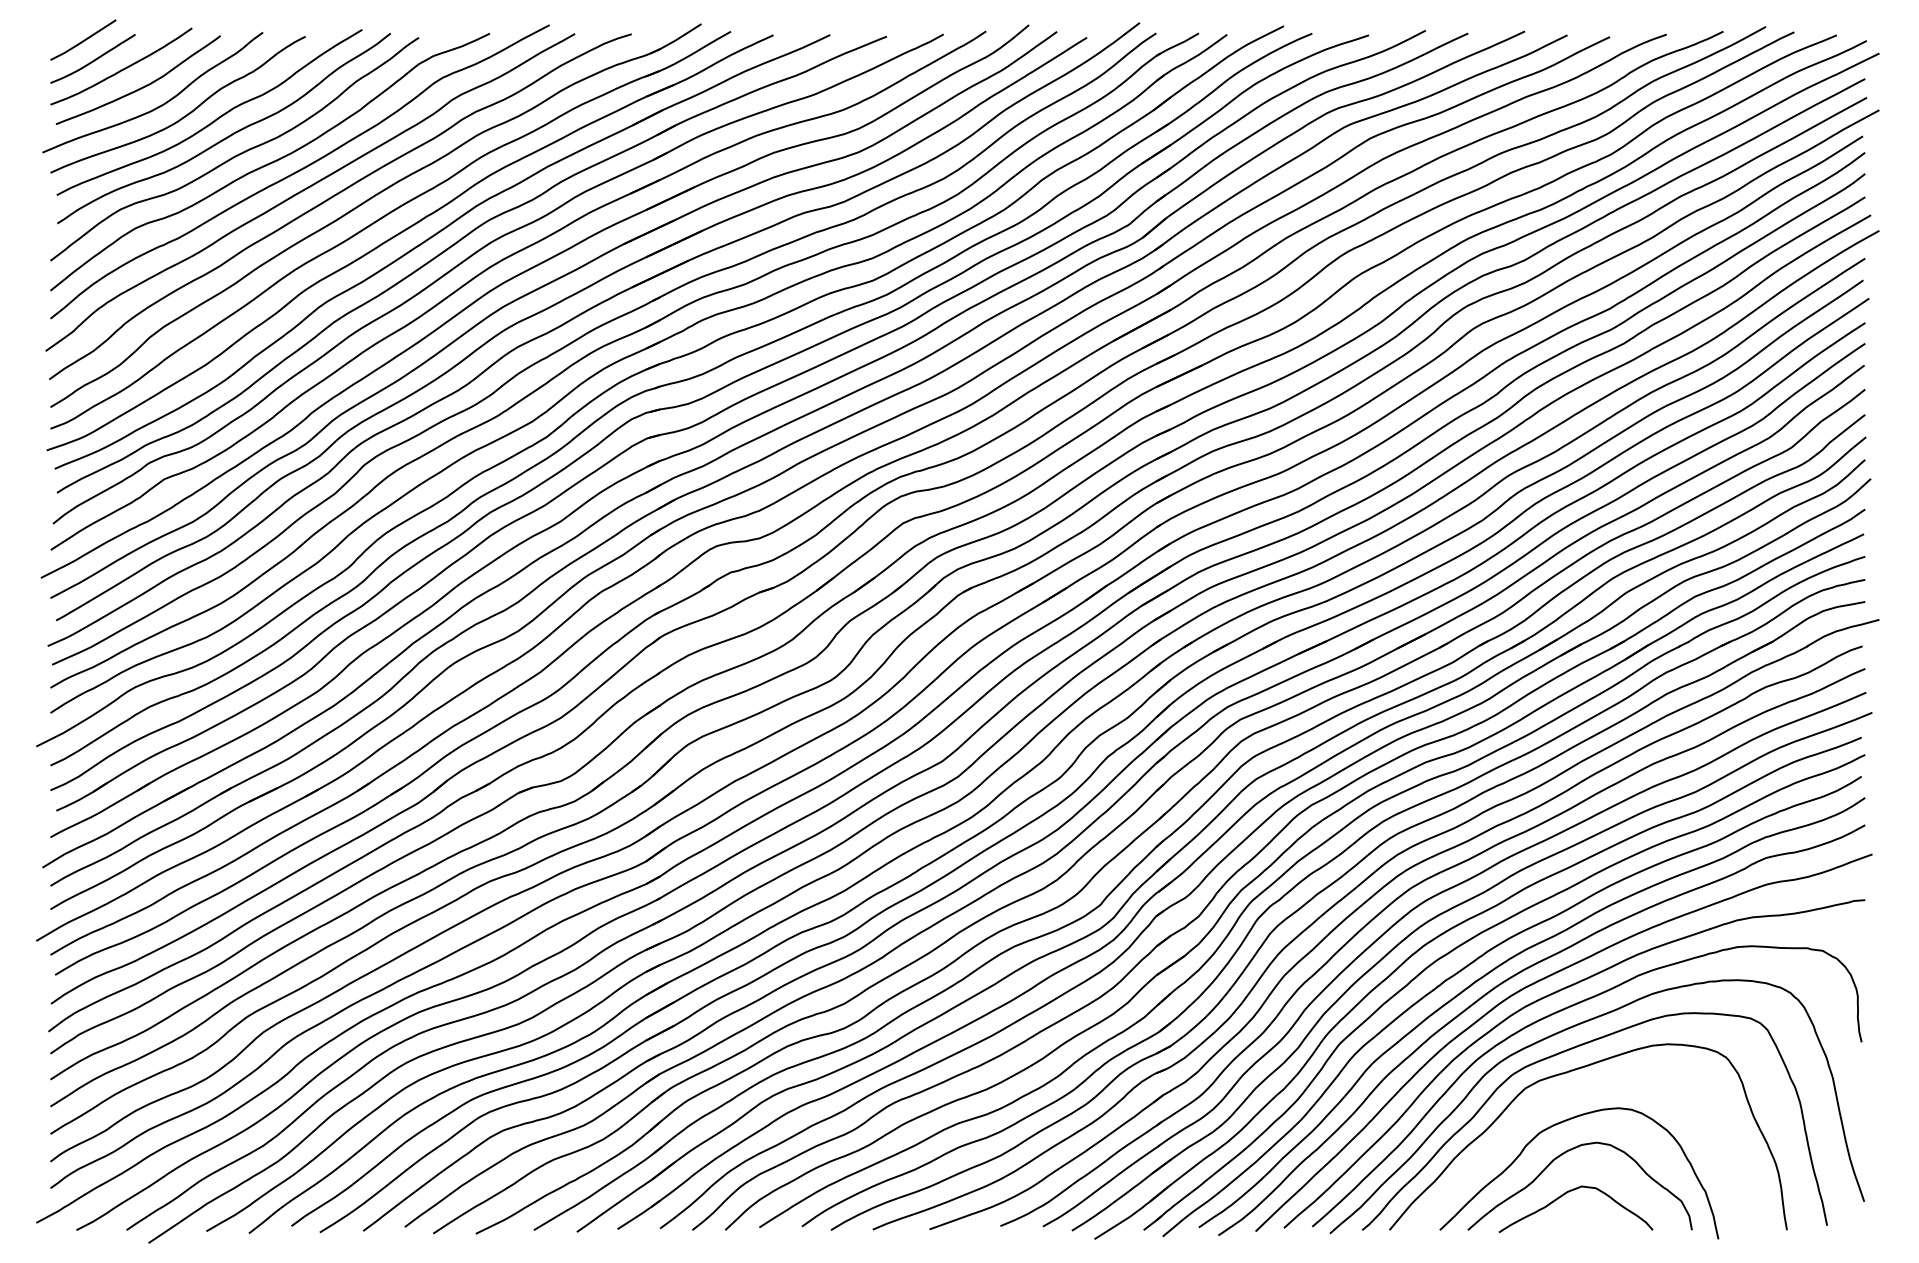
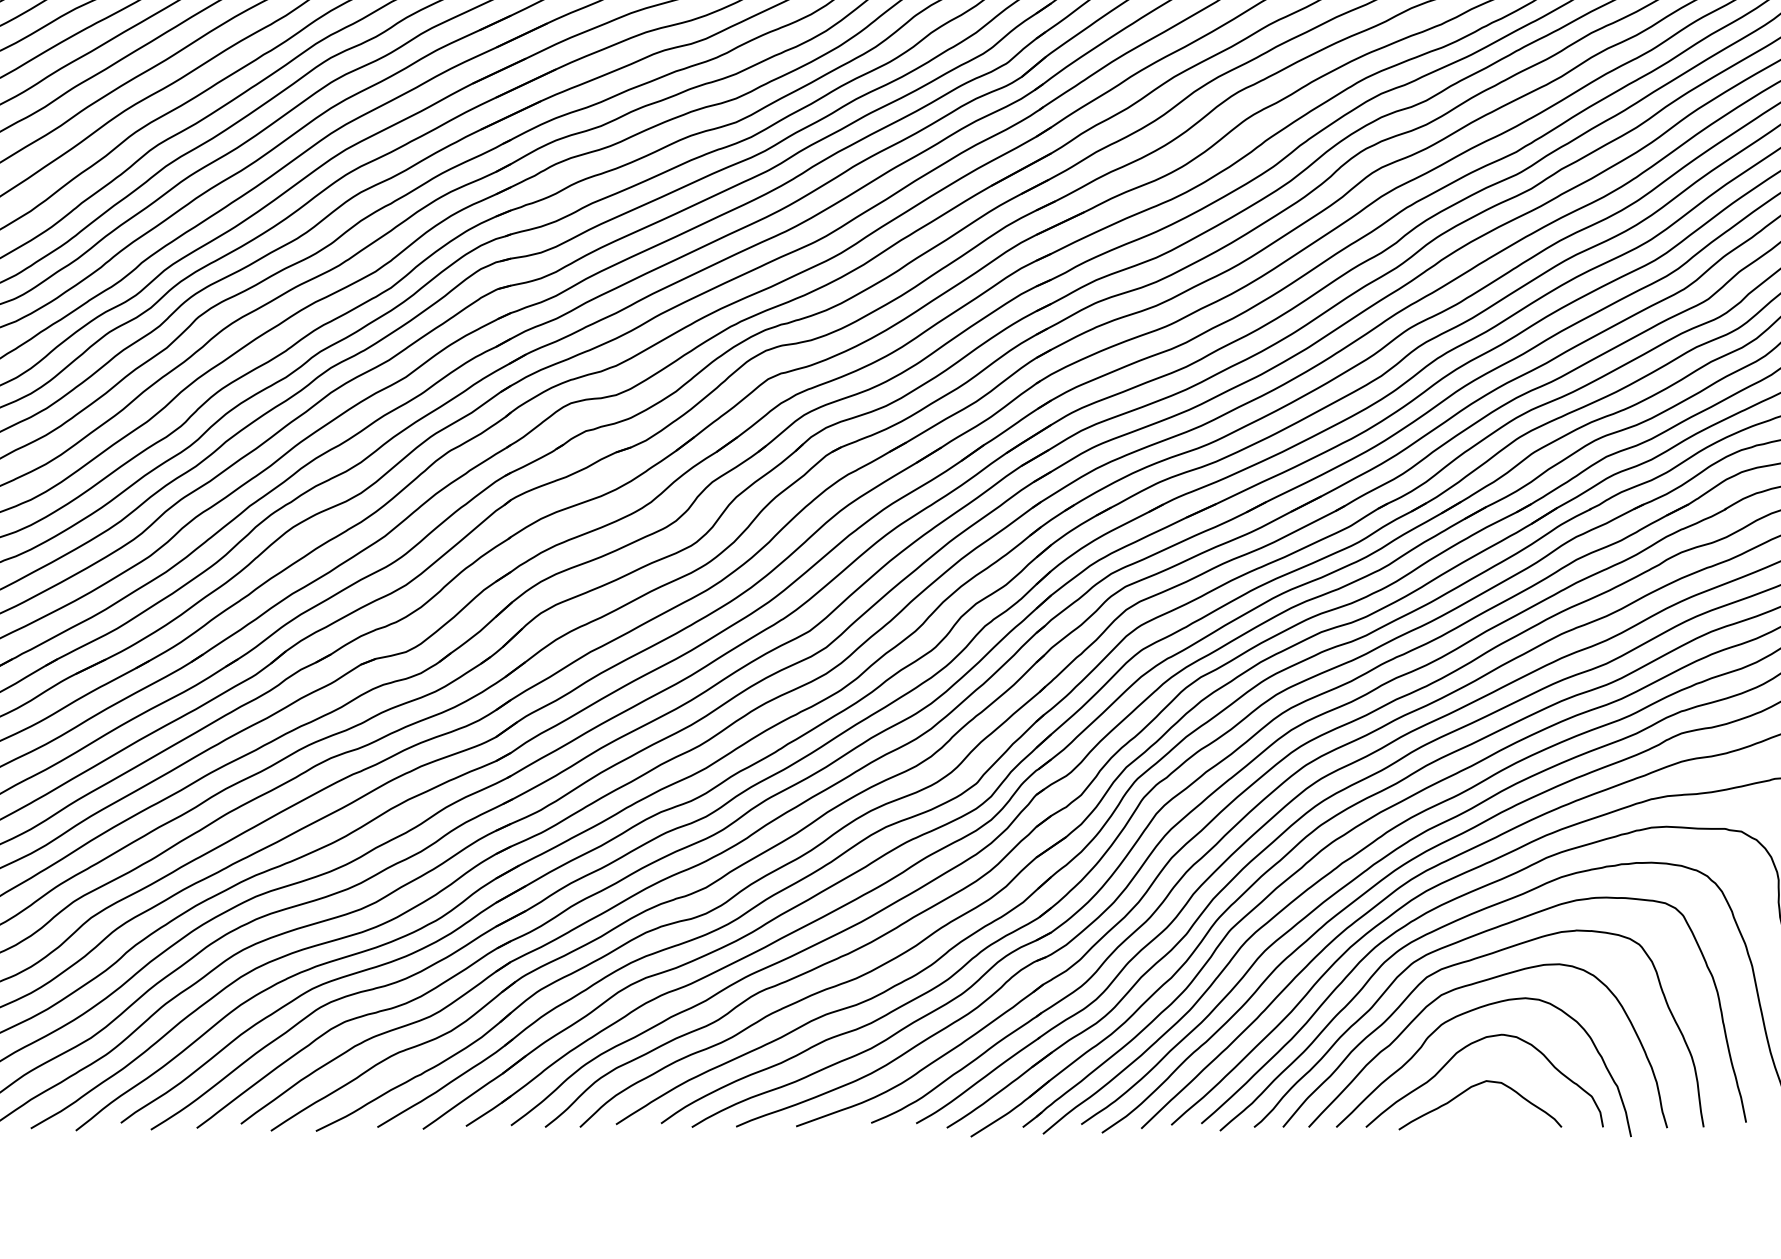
curve: (1567, 1096) -> (1471, 985), added

